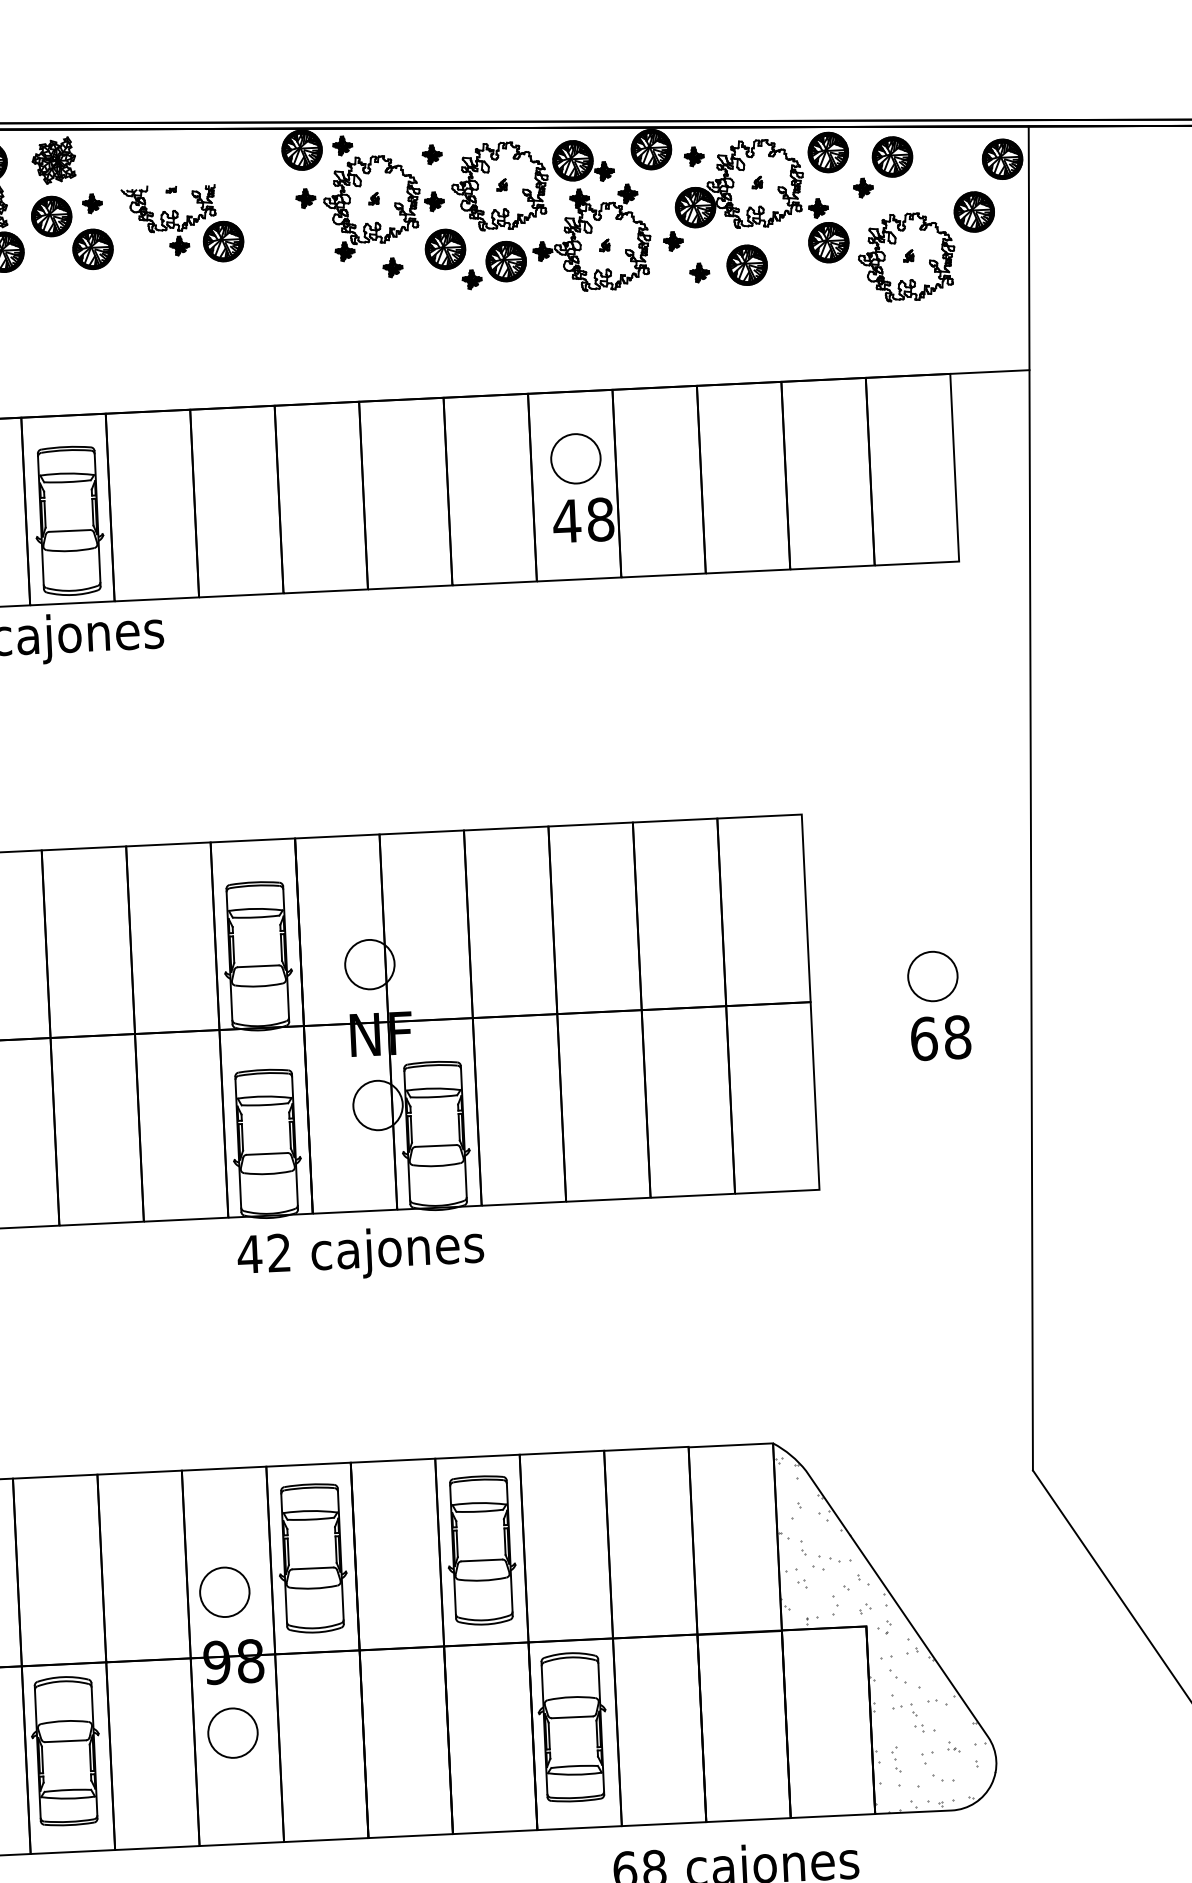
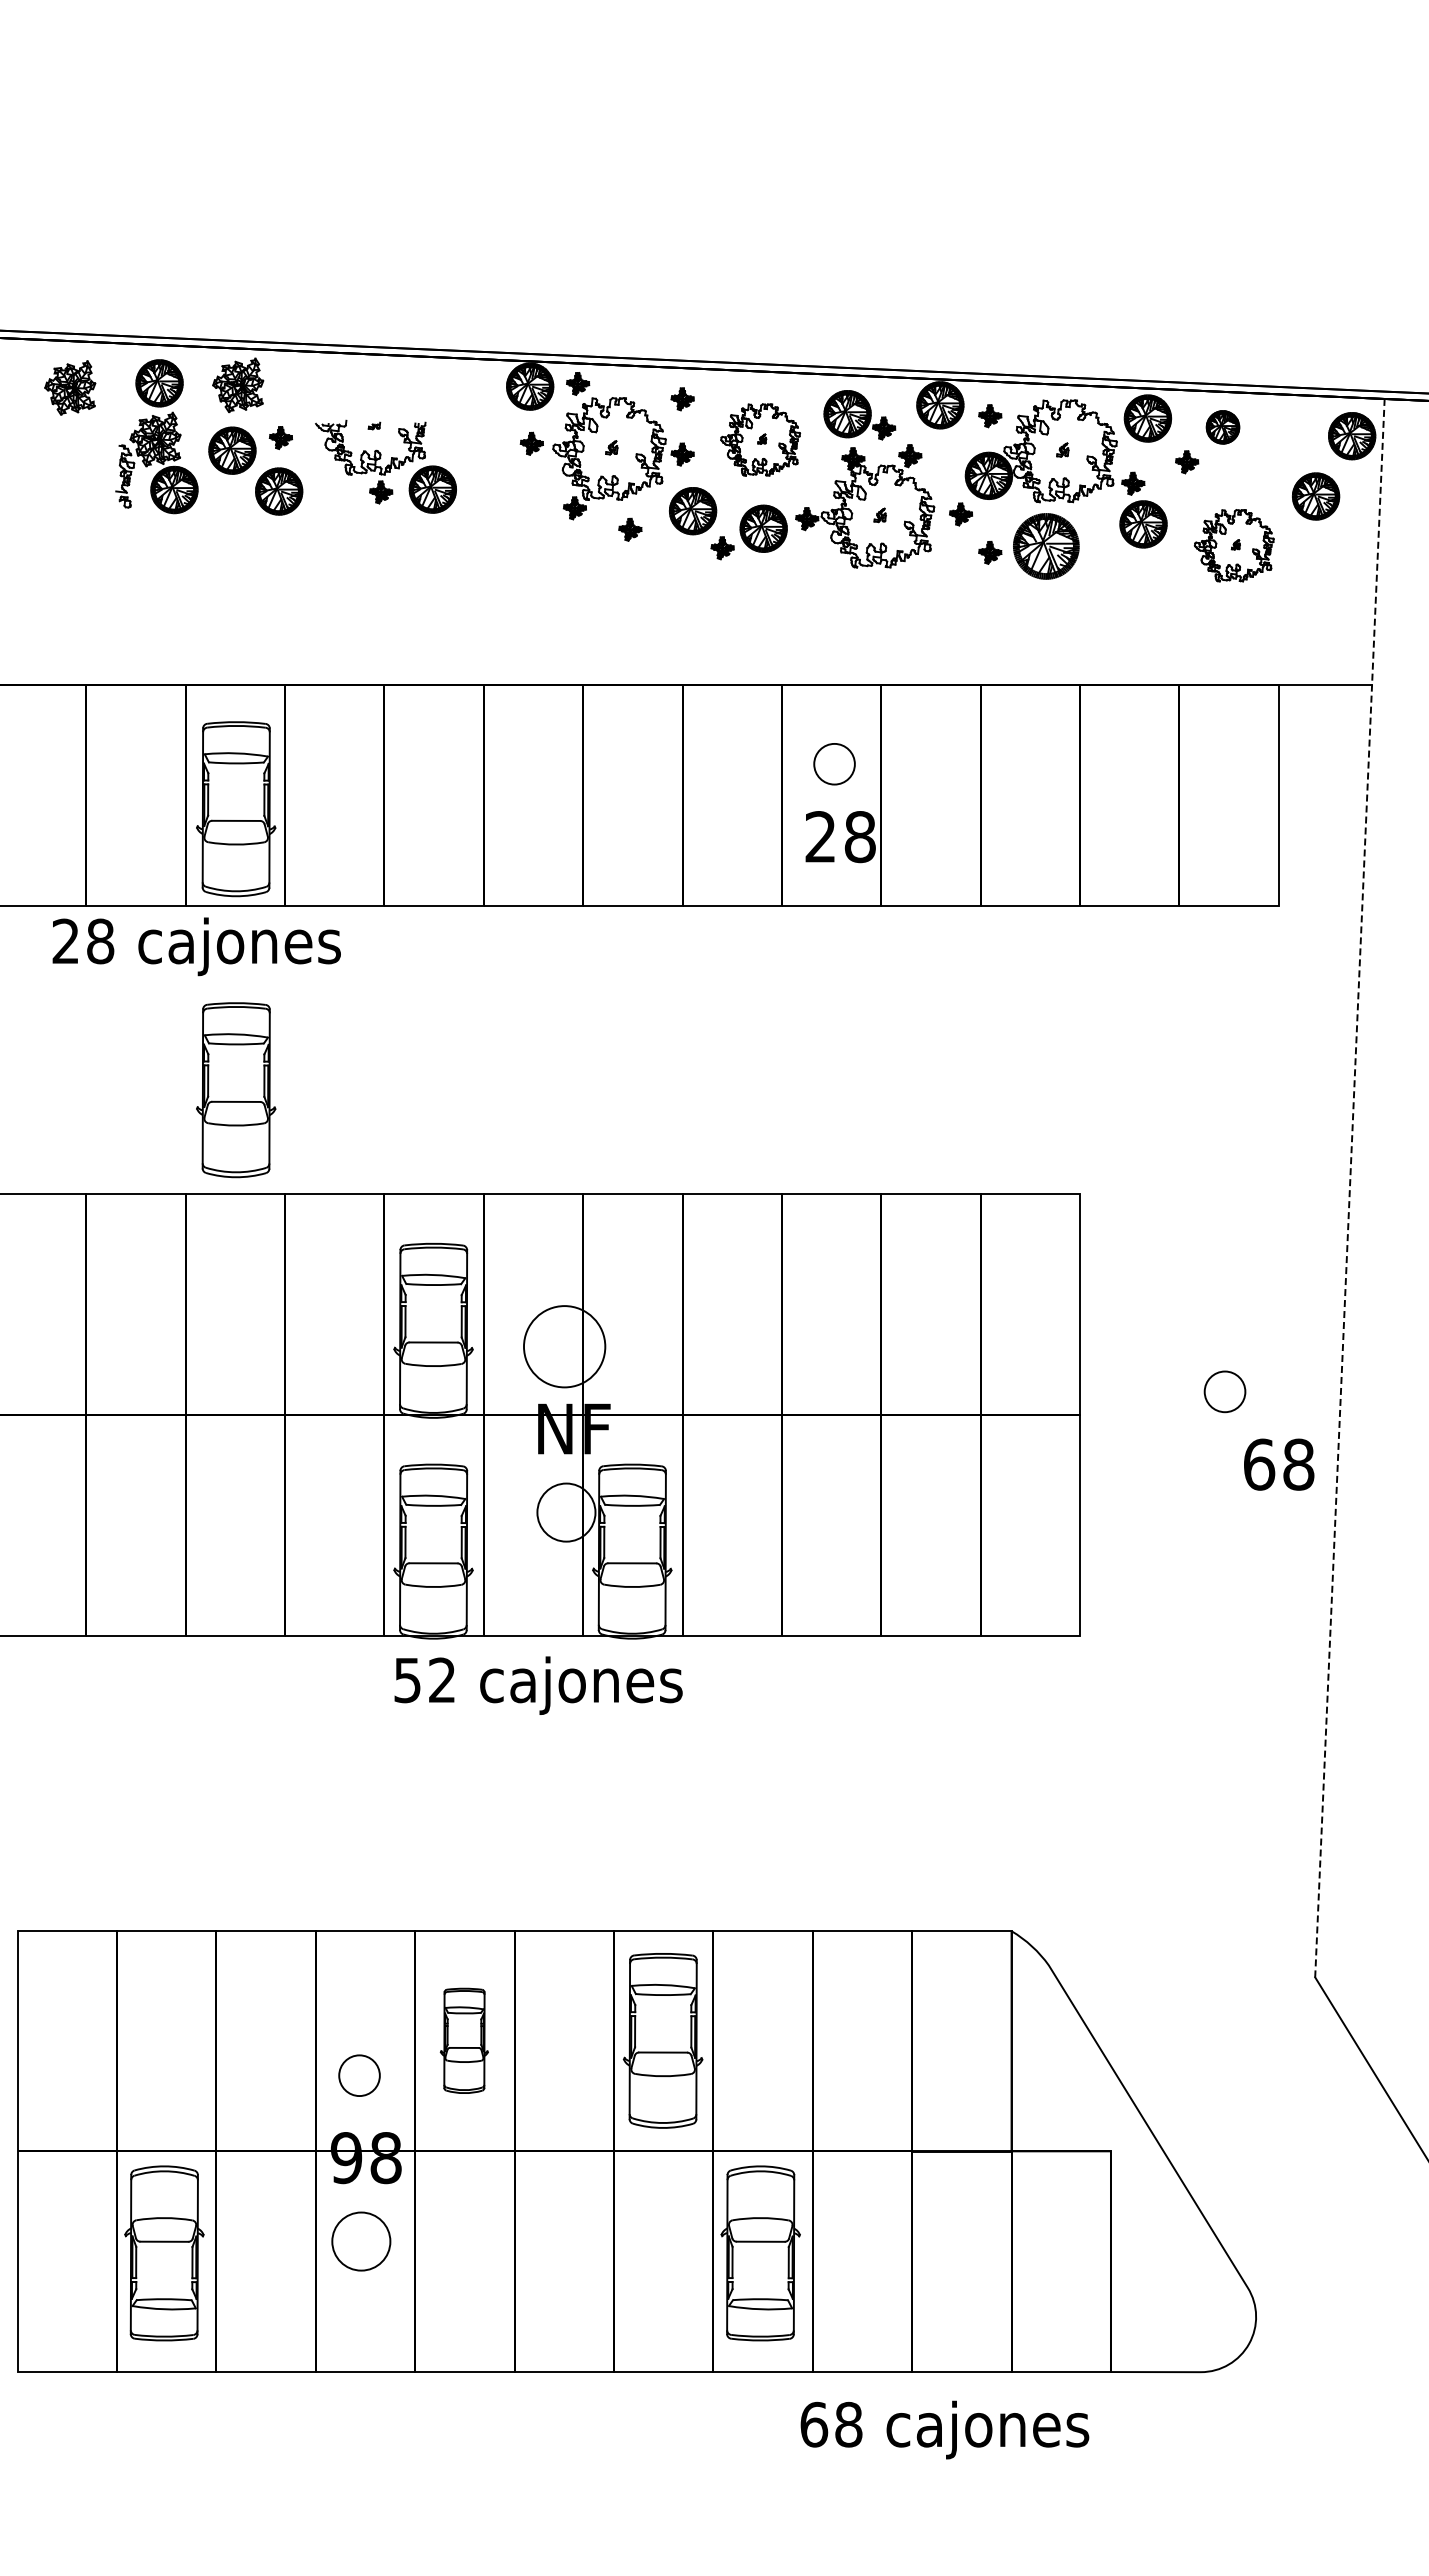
part: (892, 157) -> (1222, 427), size x0.7
part: (499, 185) -> (760, 439), size x0.7
part: (906, 256) -> (1234, 545), size x0.7
part: (747, 265) -> (1046, 546), size x1.4
circle: (575, 459) -> (834, 764), size x0.7
text: (566, 520) -> (820, 836), 48 -> 28
part: (80, 760) -> (236, 1090), added
line: (1030, 798) -> (1349, 1188), solid -> dashed
circle: (369, 964) -> (564, 1346), size x1.4
circle: (933, 976) -> (1225, 1391), size x0.7
text: (941, 1037) -> (1279, 1464), moved
text: (249, 1254) -> (407, 1680), 42 -> 52
part: (312, 1558) -> (464, 2040), size x0.6
circle: (224, 1592) -> (359, 2075), size x0.7
hatch: (885, 1632) -> (1132, 2159), removed

